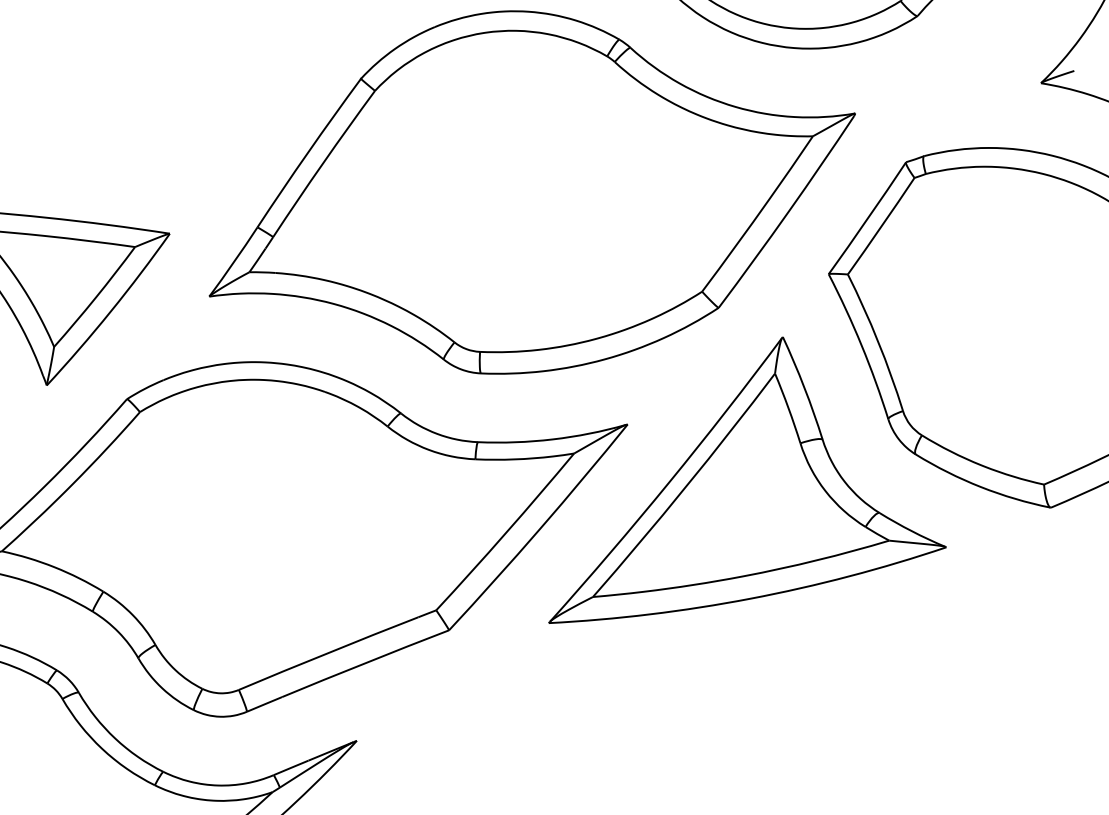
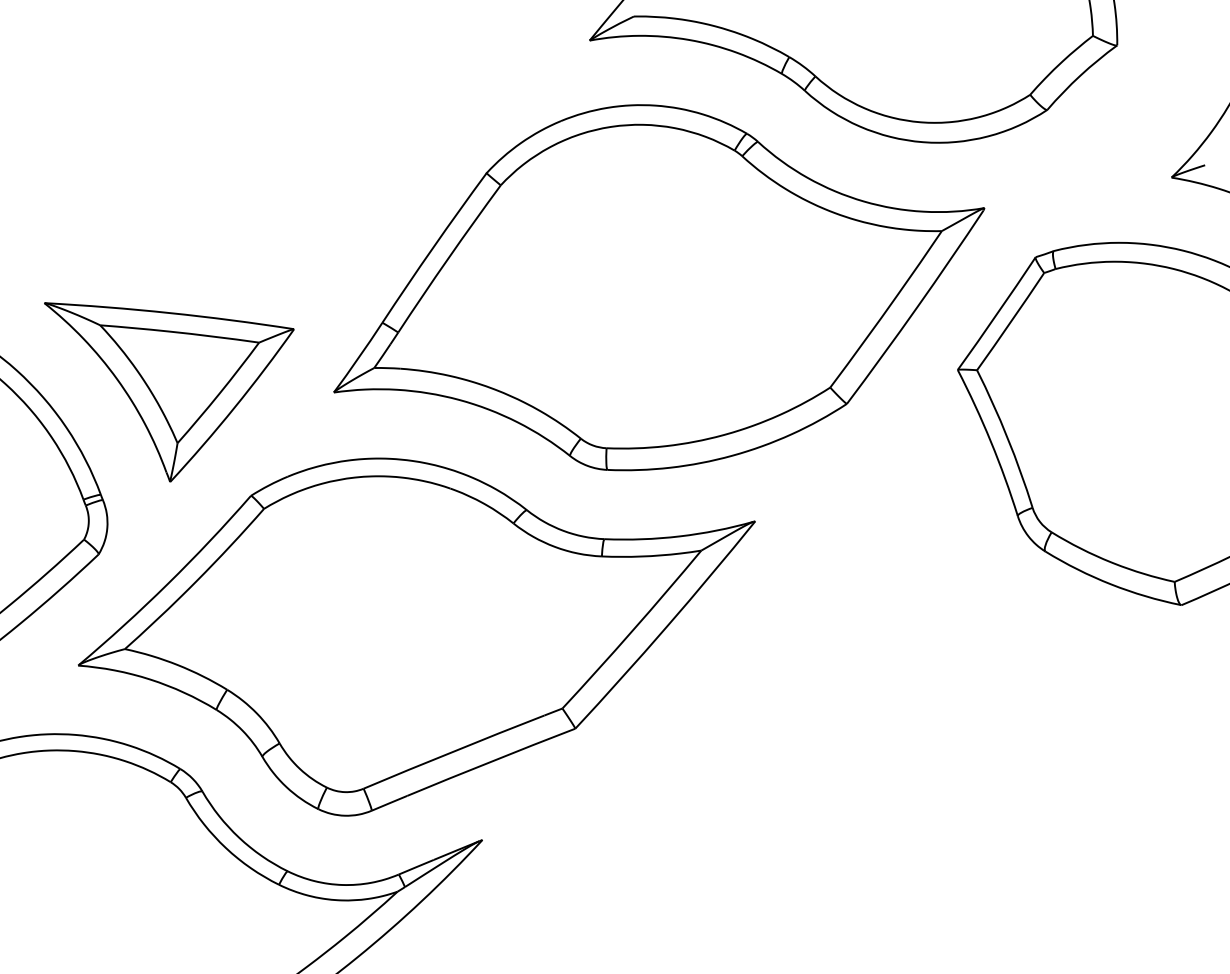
part: (747, 480) -> (875, 577), removed

